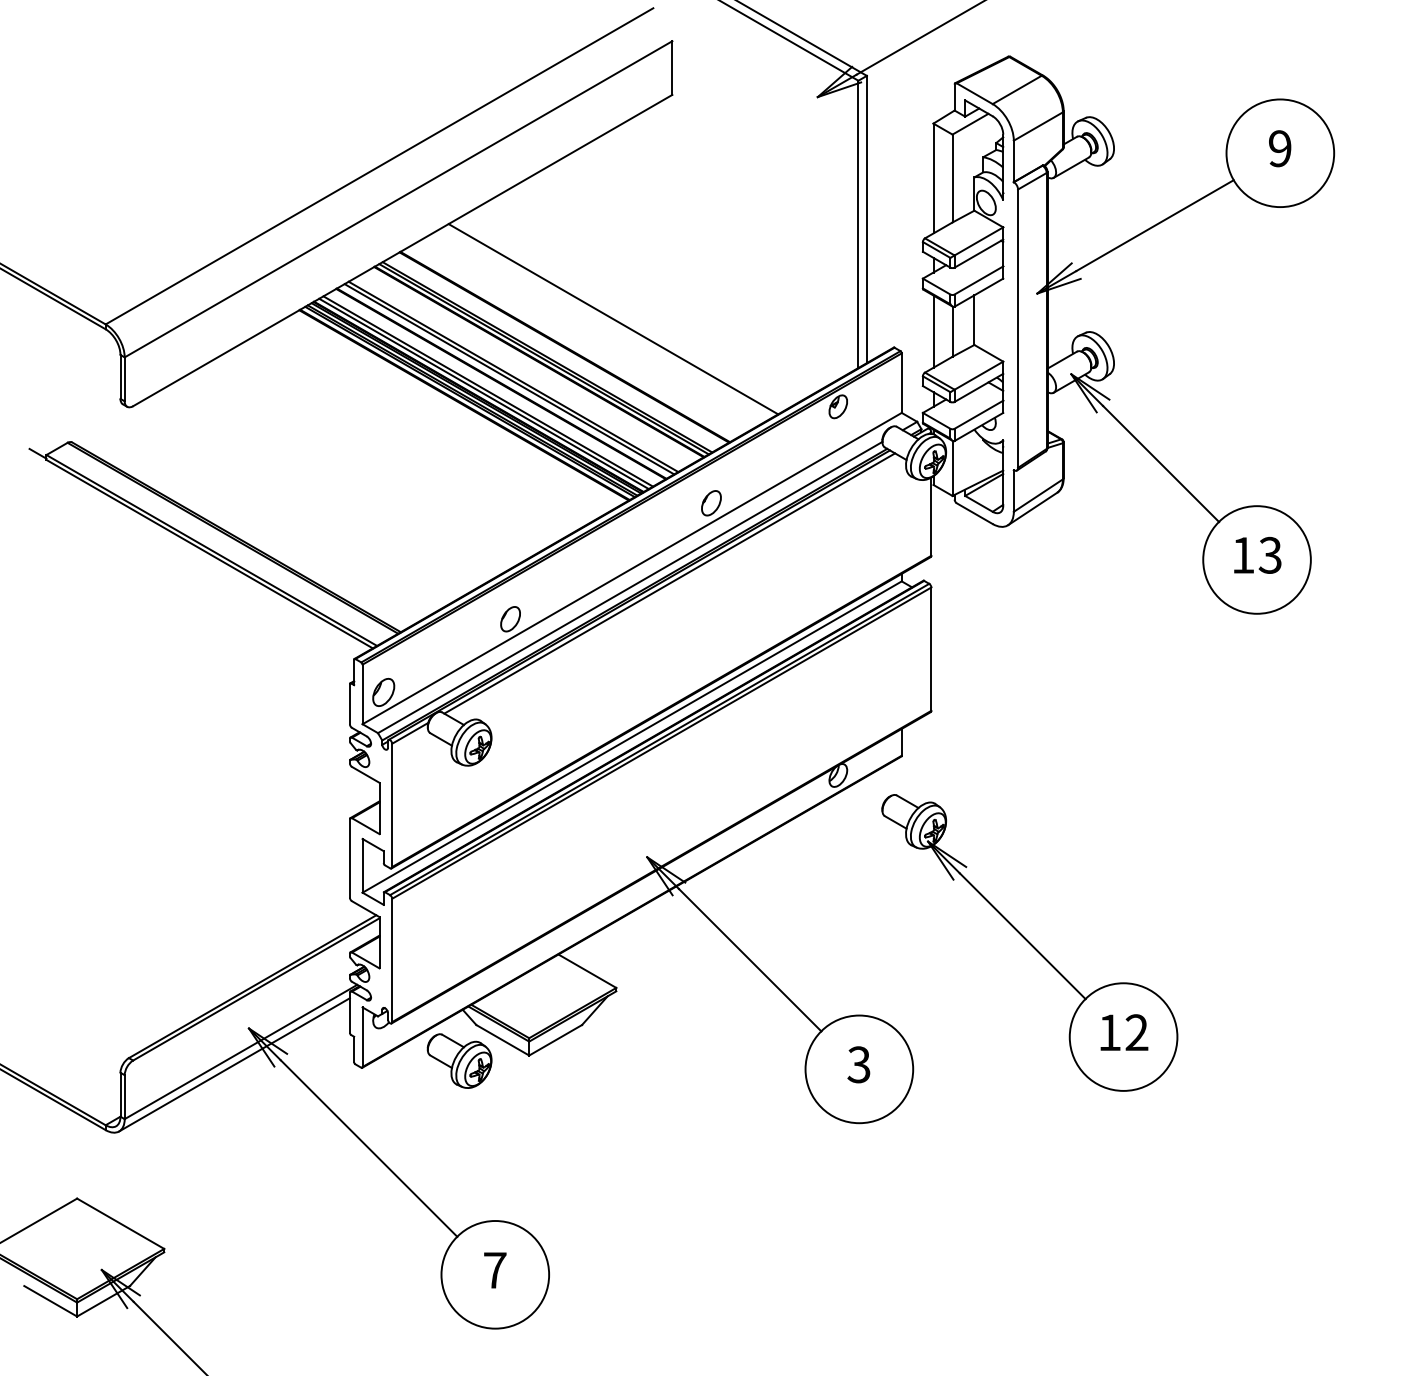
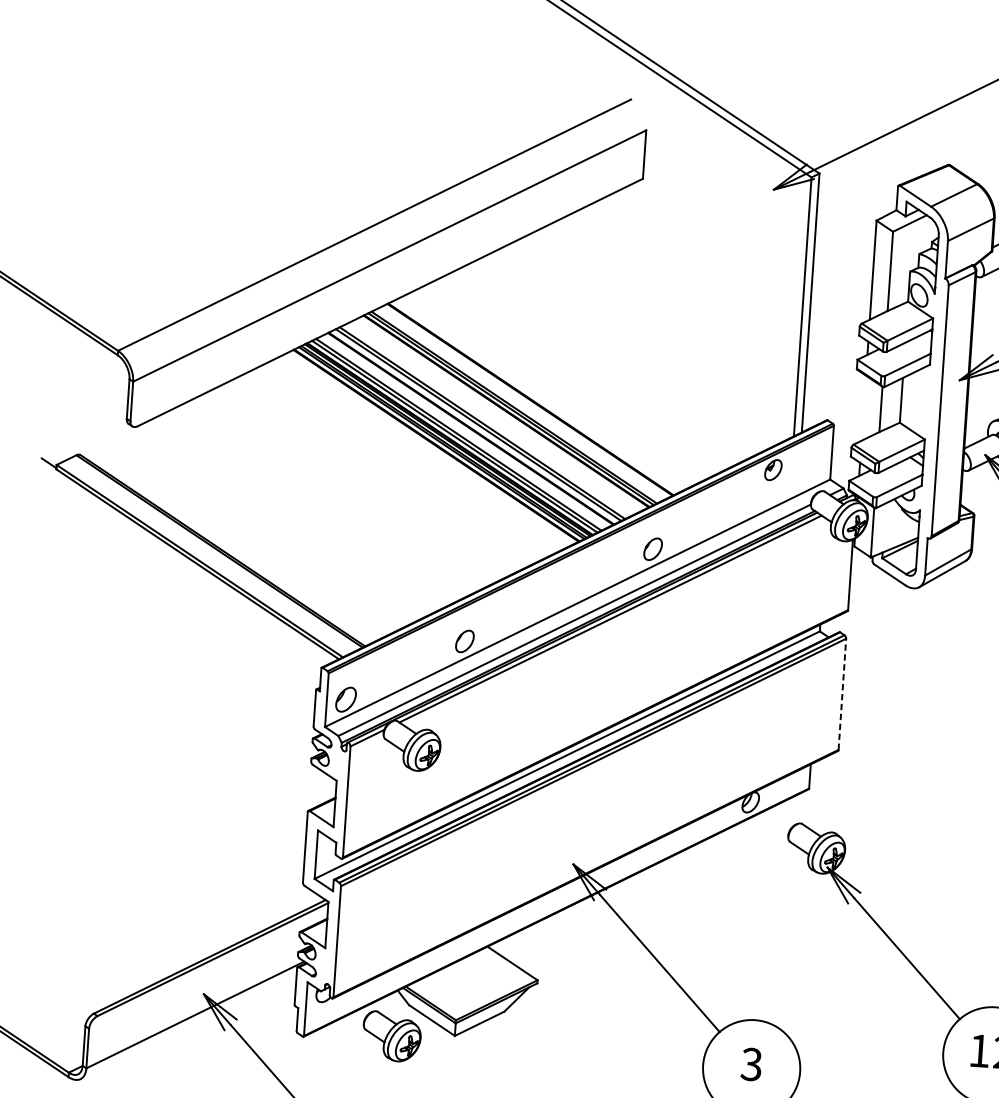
line: (613, 319) -> (576, 377), removed
line: (933, 331) -> (863, 408), removed
line: (931, 649) -> (842, 694), solid -> dashed
line: (234, 1064) -> (188, 1025), removed

